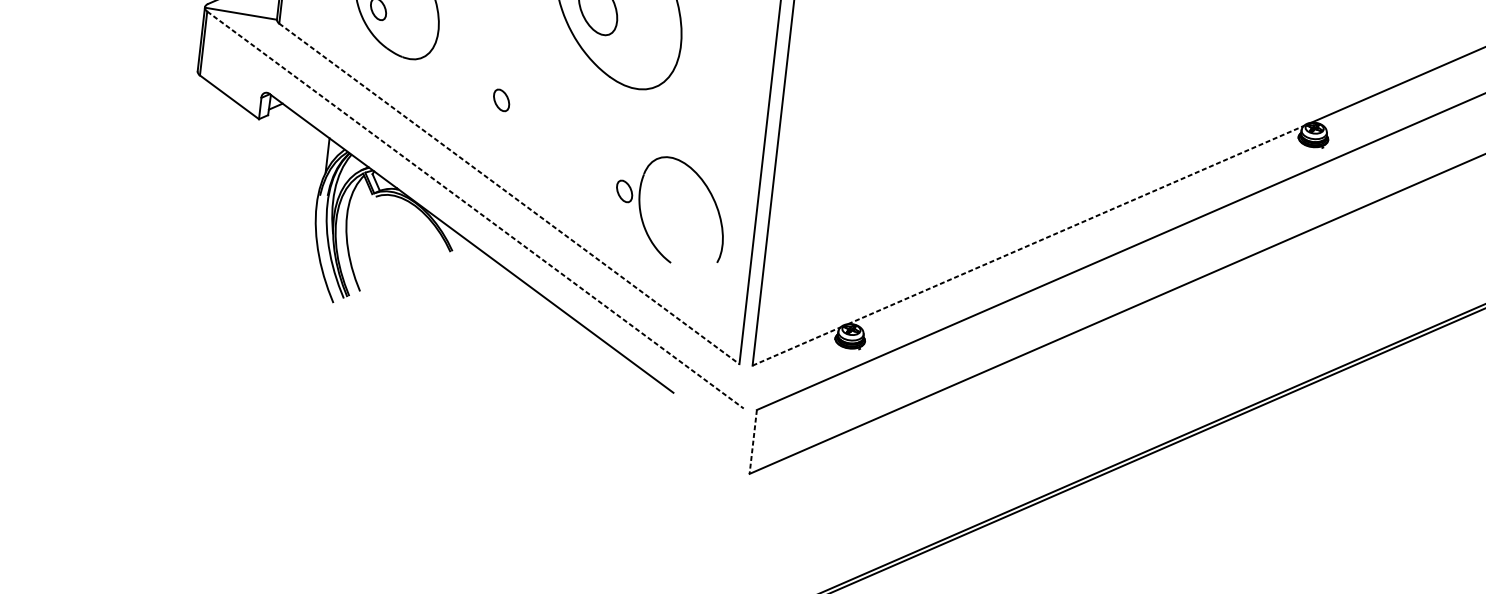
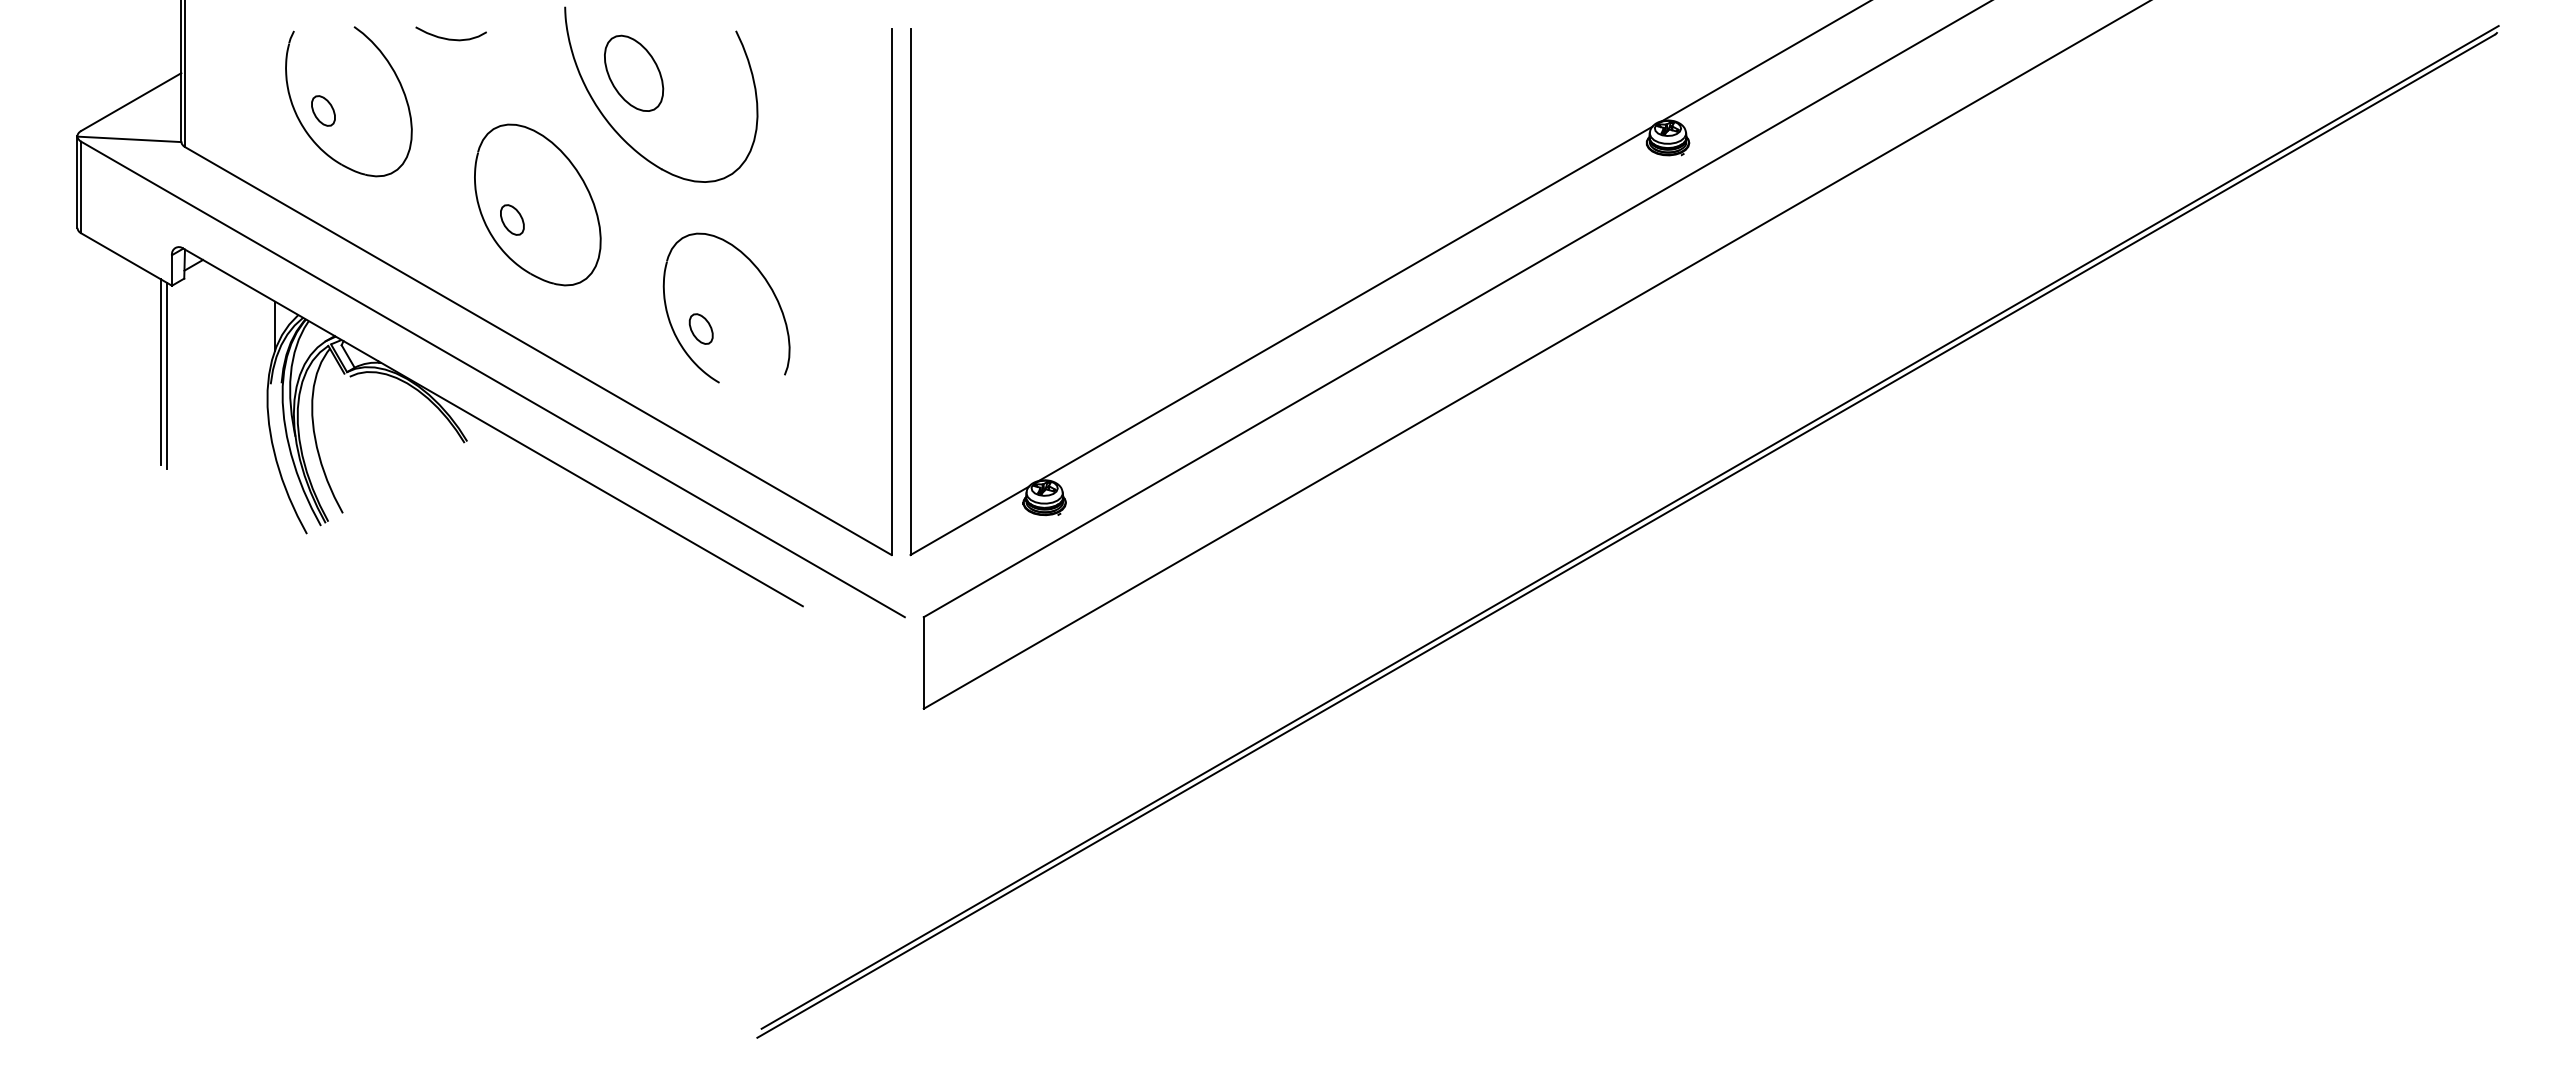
part: (520, 91) -> (537, 204), added
line: (244, 178) -> (160, 372), added
line: (248, 181) -> (166, 375), added
line: (509, 194) -> (538, 351), dashed -> solid
part: (711, 195) -> (765, 281), moved
line: (475, 210) -> (493, 379), dashed -> solid
line: (1076, 224) -> (1346, 303), dashed -> solid
line: (796, 346) -> (969, 520), dashed -> solid
line: (753, 442) -> (923, 663), dashed -> solid

